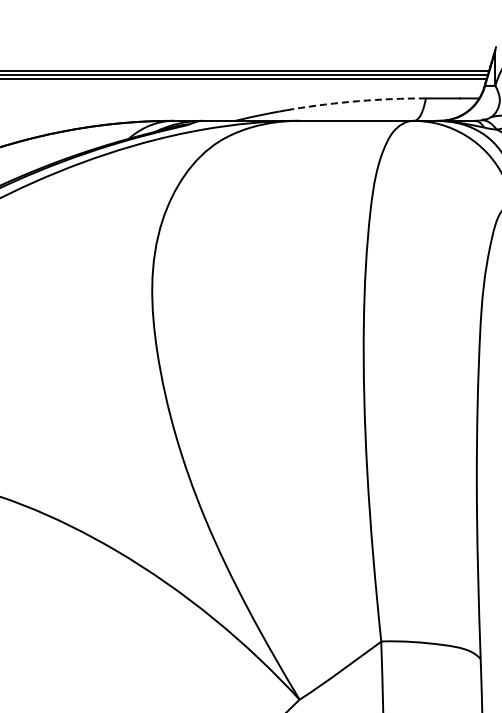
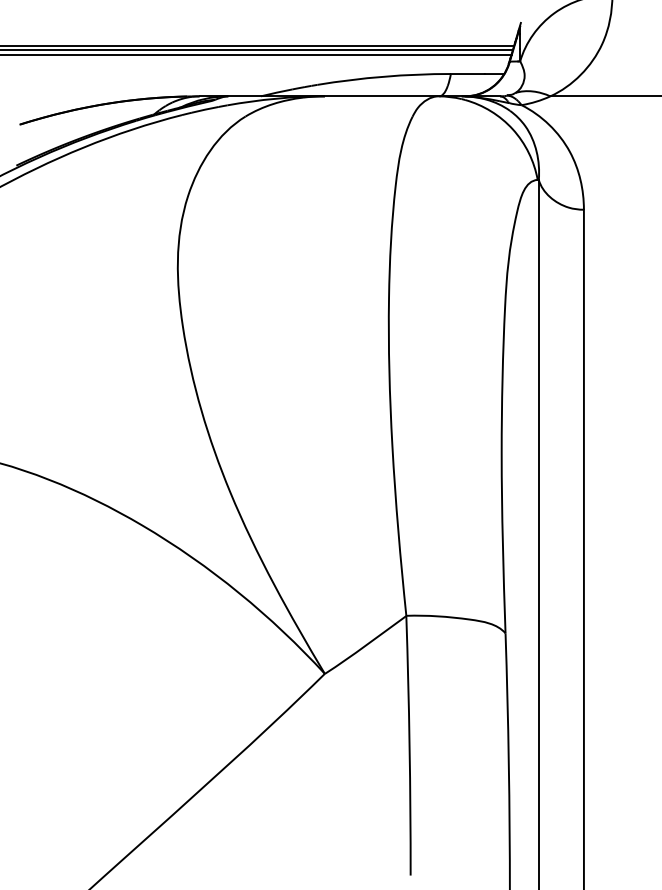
arc: (358, 100) -> (383, 76), dashed -> solid

